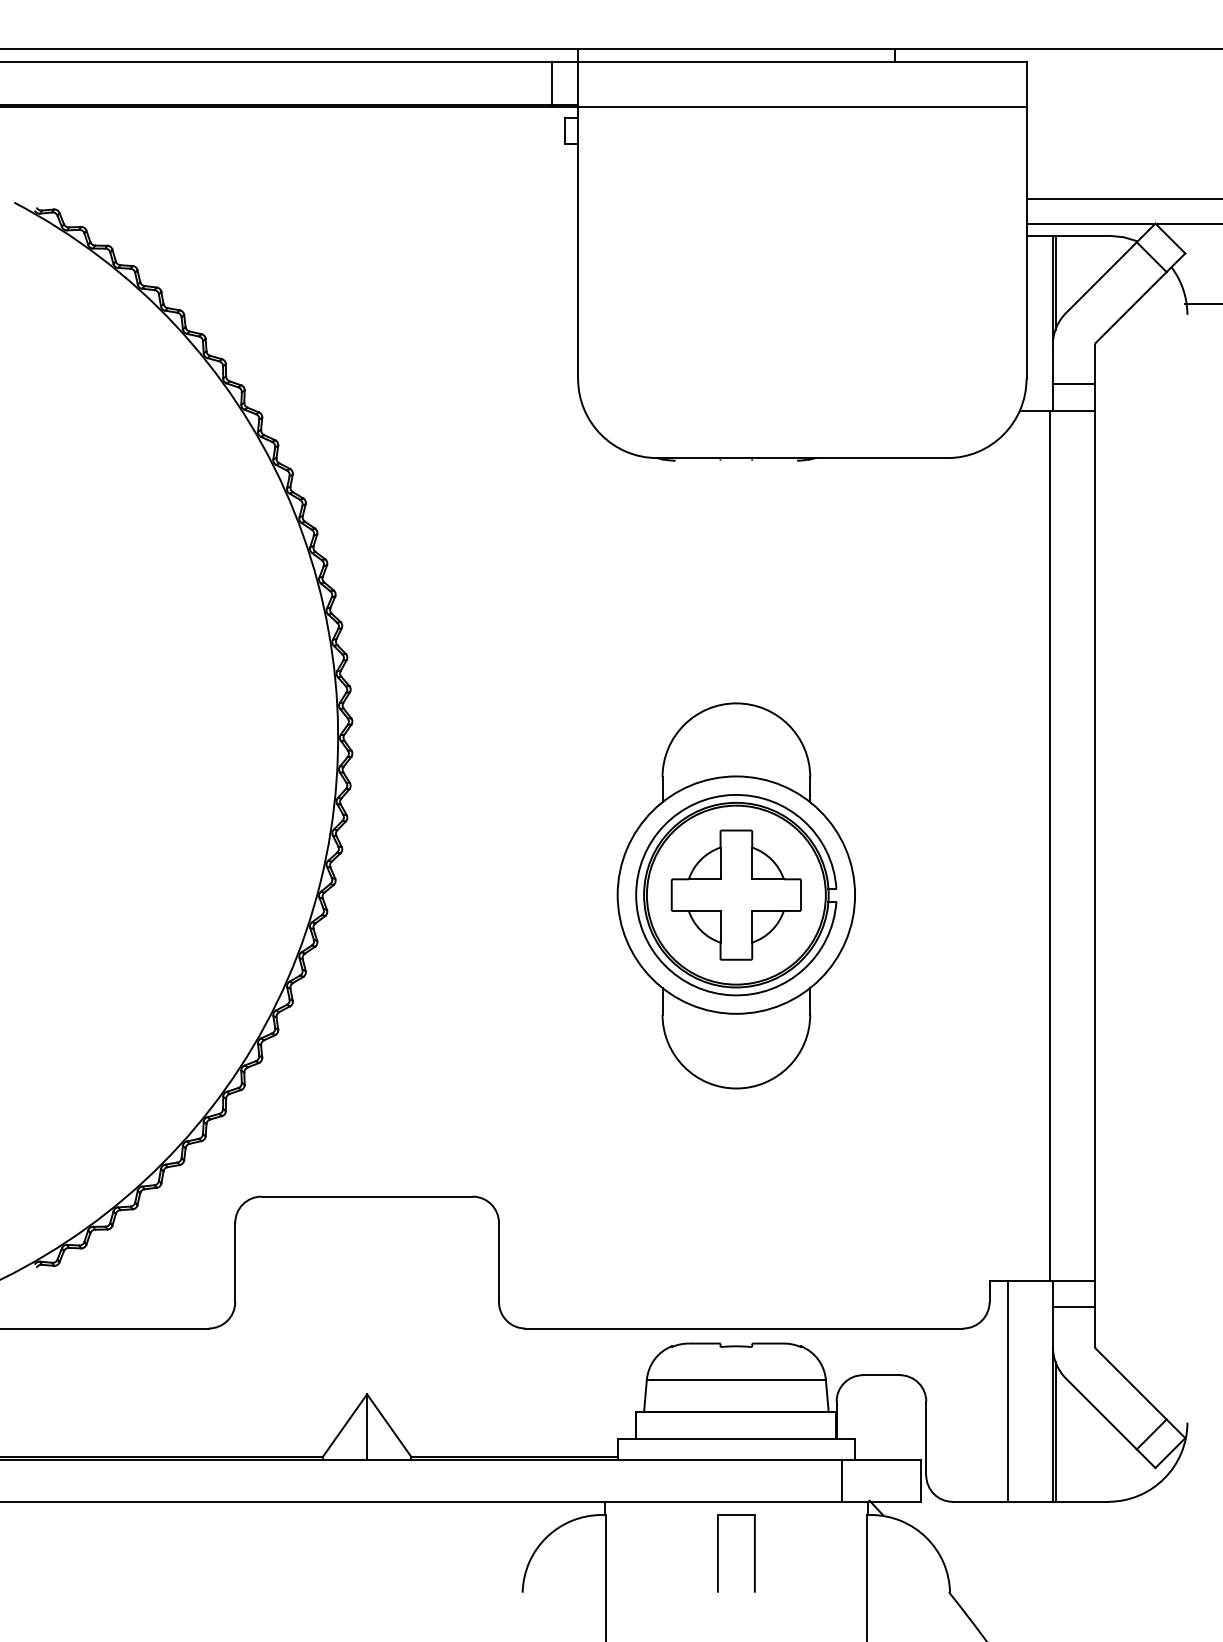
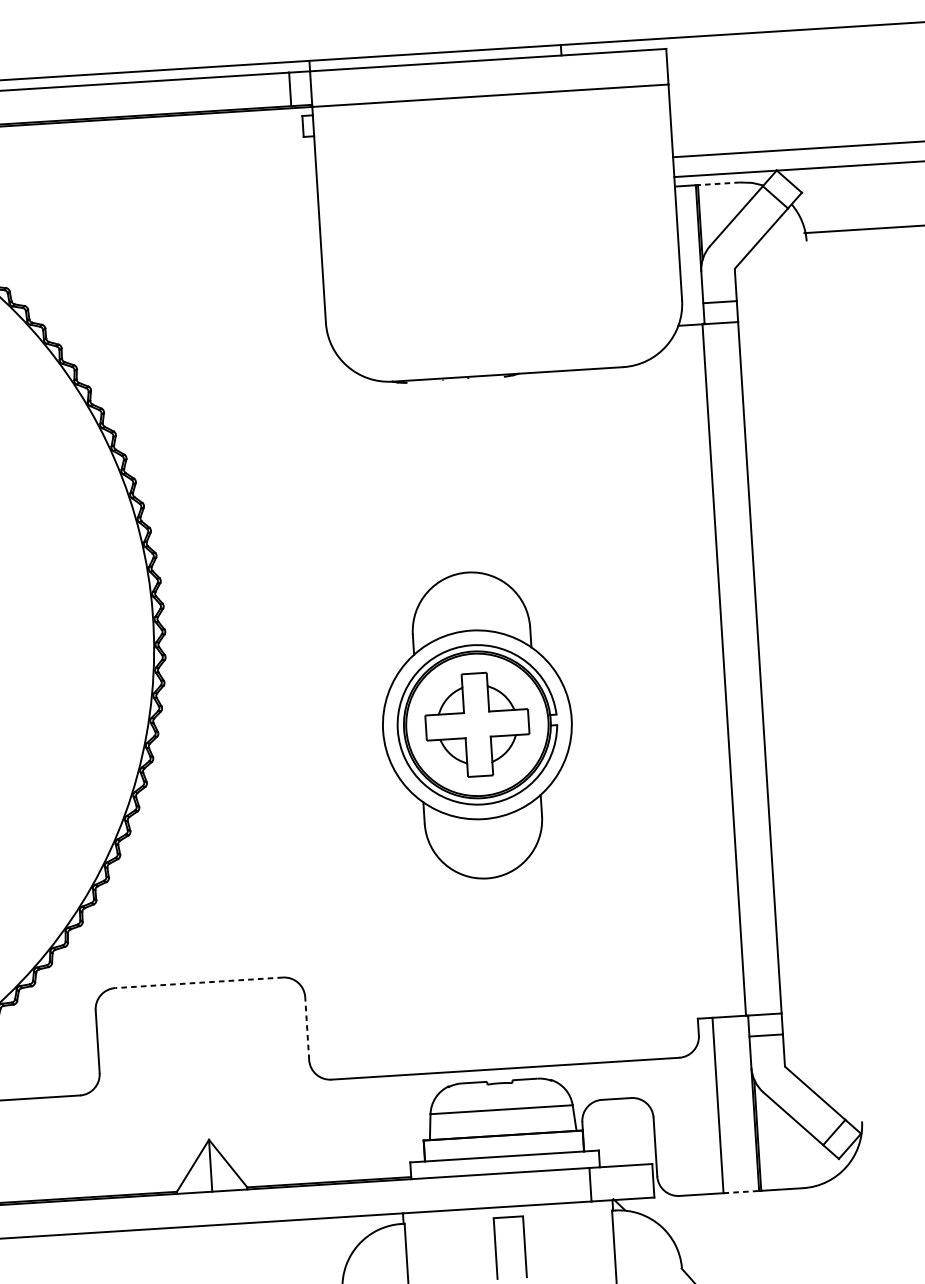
line: (1081, 235) -> (718, 183), solid -> dashed
line: (367, 1196) -> (199, 982), solid -> dashed
line: (499, 1262) -> (307, 1028), solid -> dashed
line: (1030, 1501) -> (741, 1191), solid -> dashed

